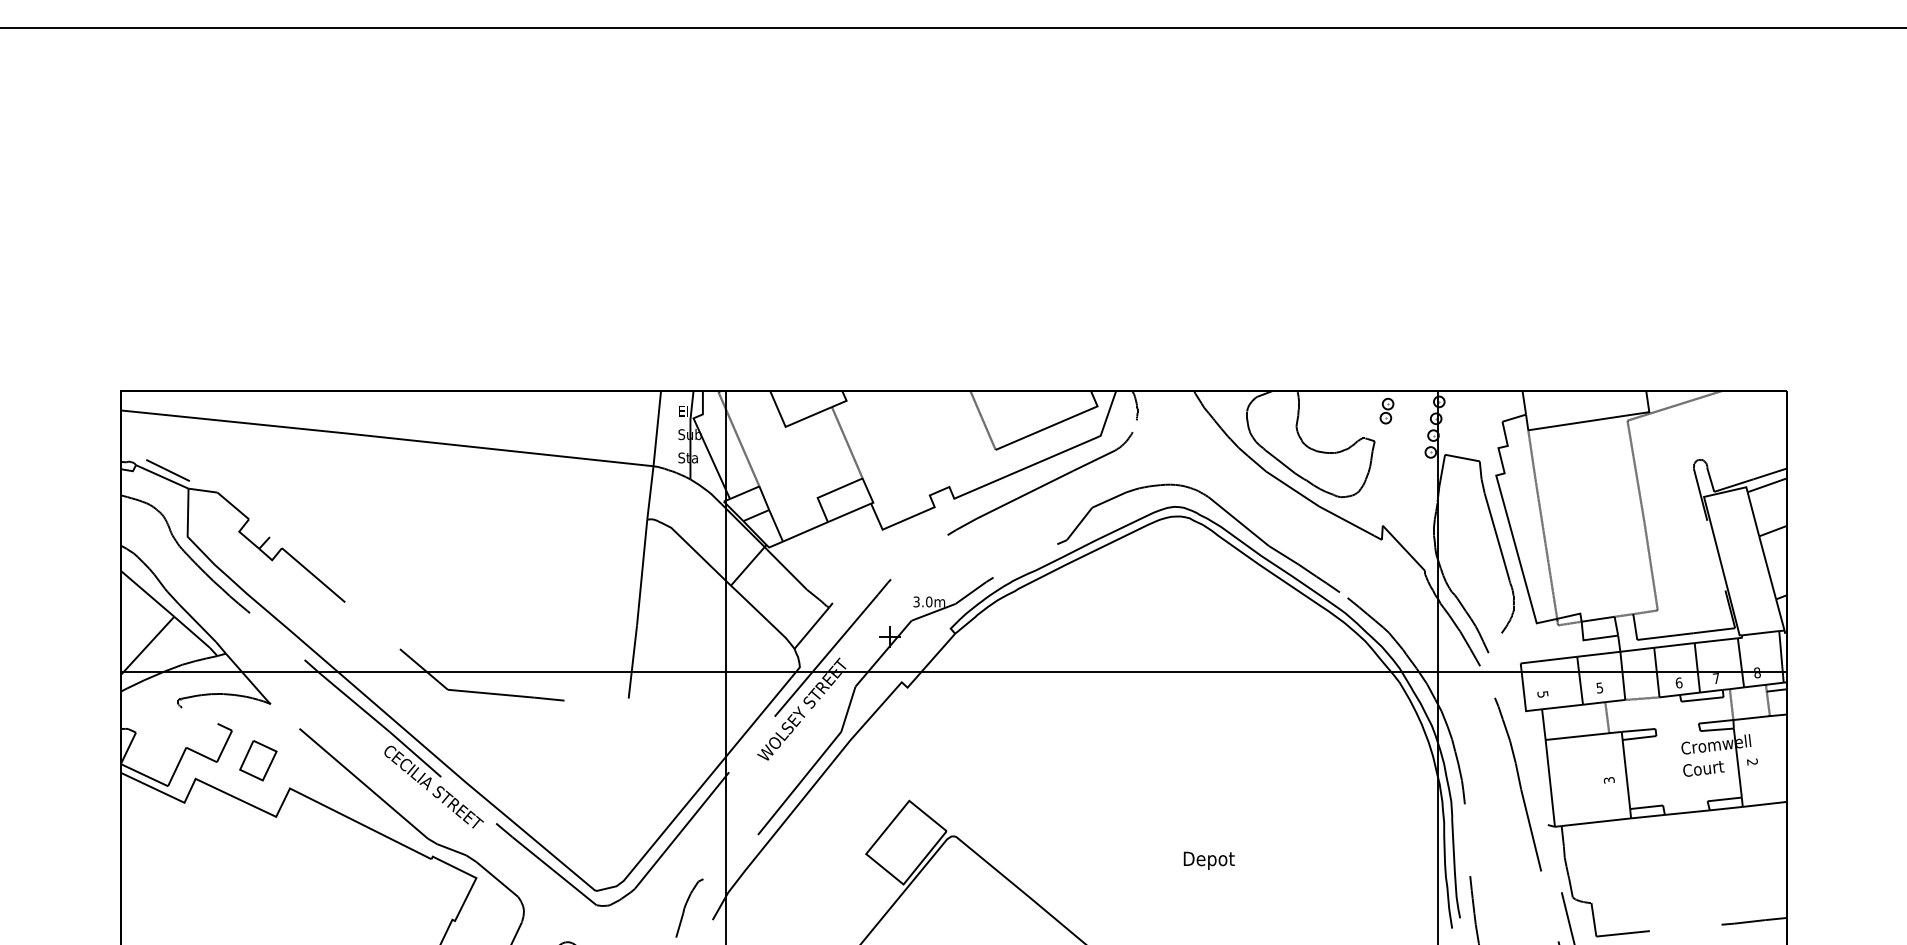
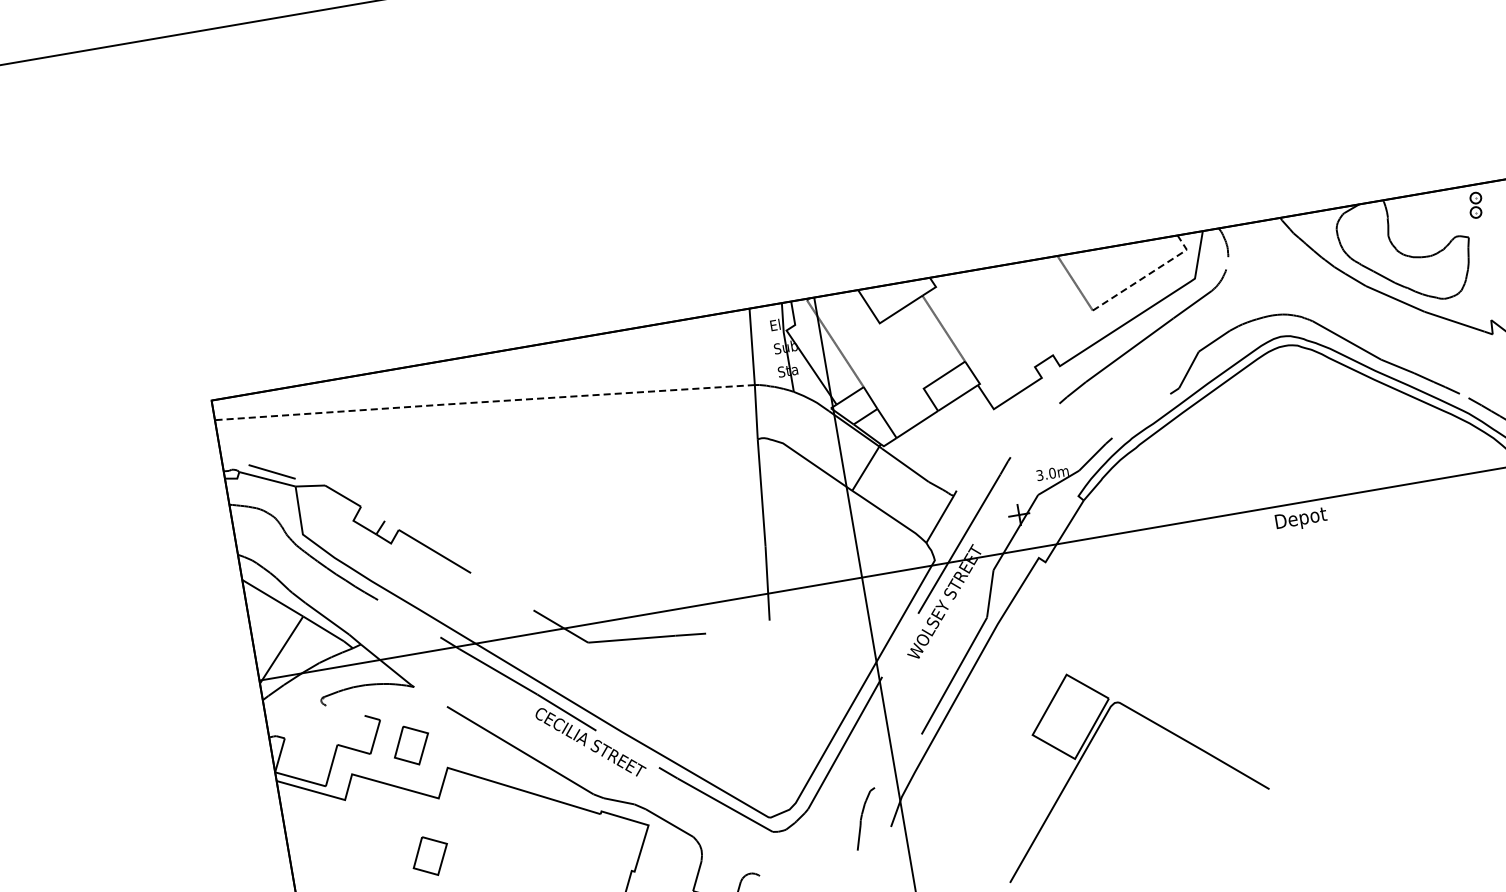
line: (1055, 424) -> (1148, 275), solid -> dashed
line: (386, 437) -> (484, 401), solid -> dashed
text: (1208, 860) -> (1300, 519), moved
part: (258, 871) -> (430, 855), added

